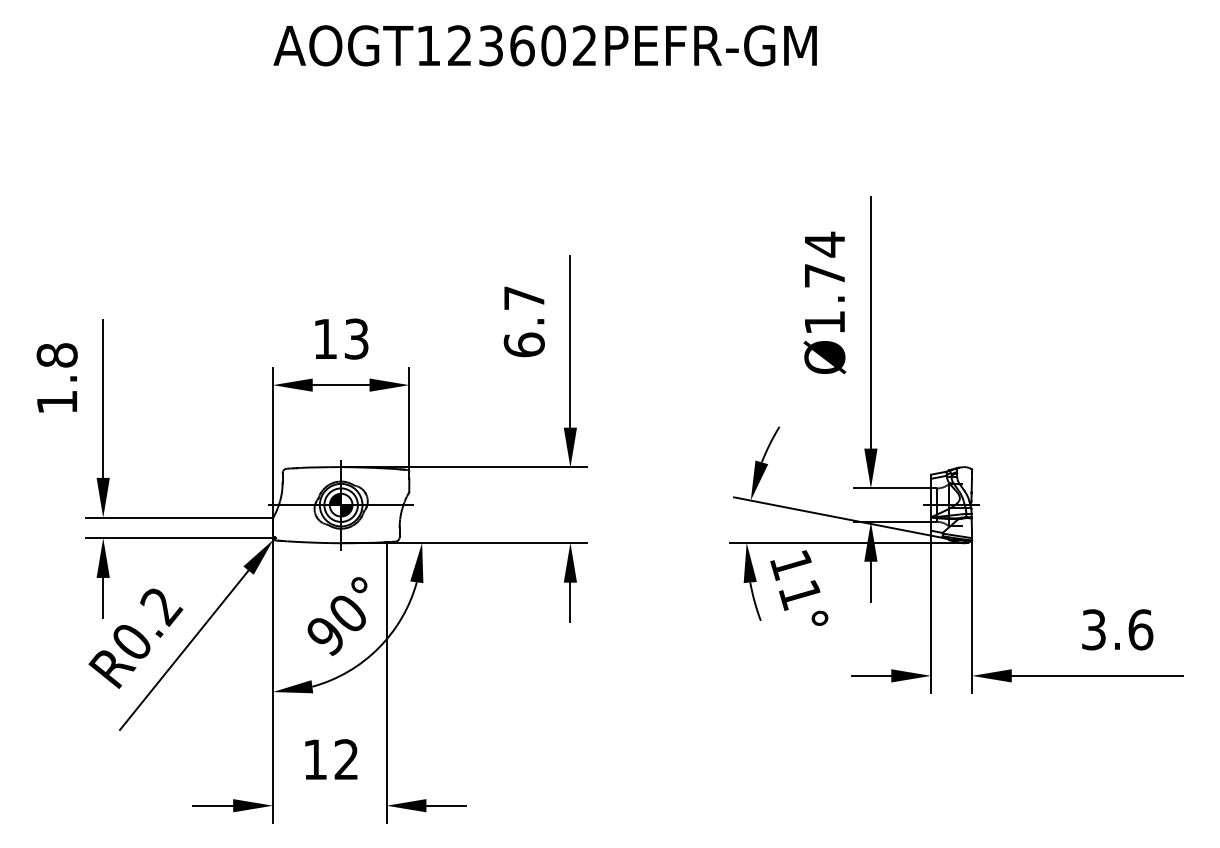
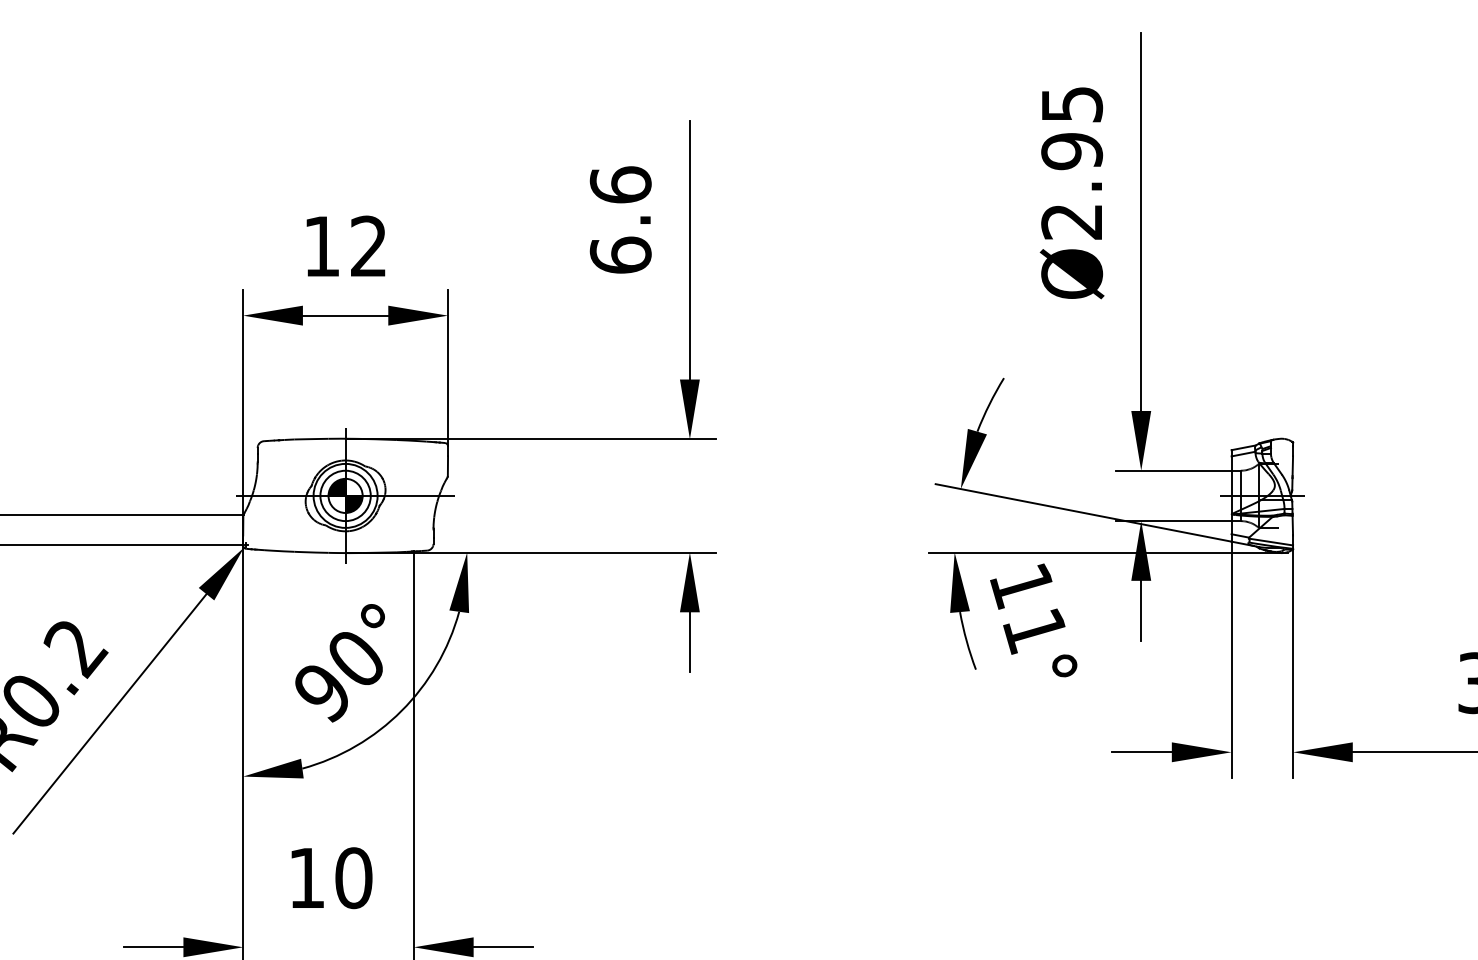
text: (824, 282) -> (1071, 161), Ø1.74 -> Ø2.95
text: (523, 297) -> (619, 184), 6.7 -> 6.6
text: (356, 338) -> (368, 245), 13 -> 12
text: (346, 759) -> (353, 877), 12 -> 10

